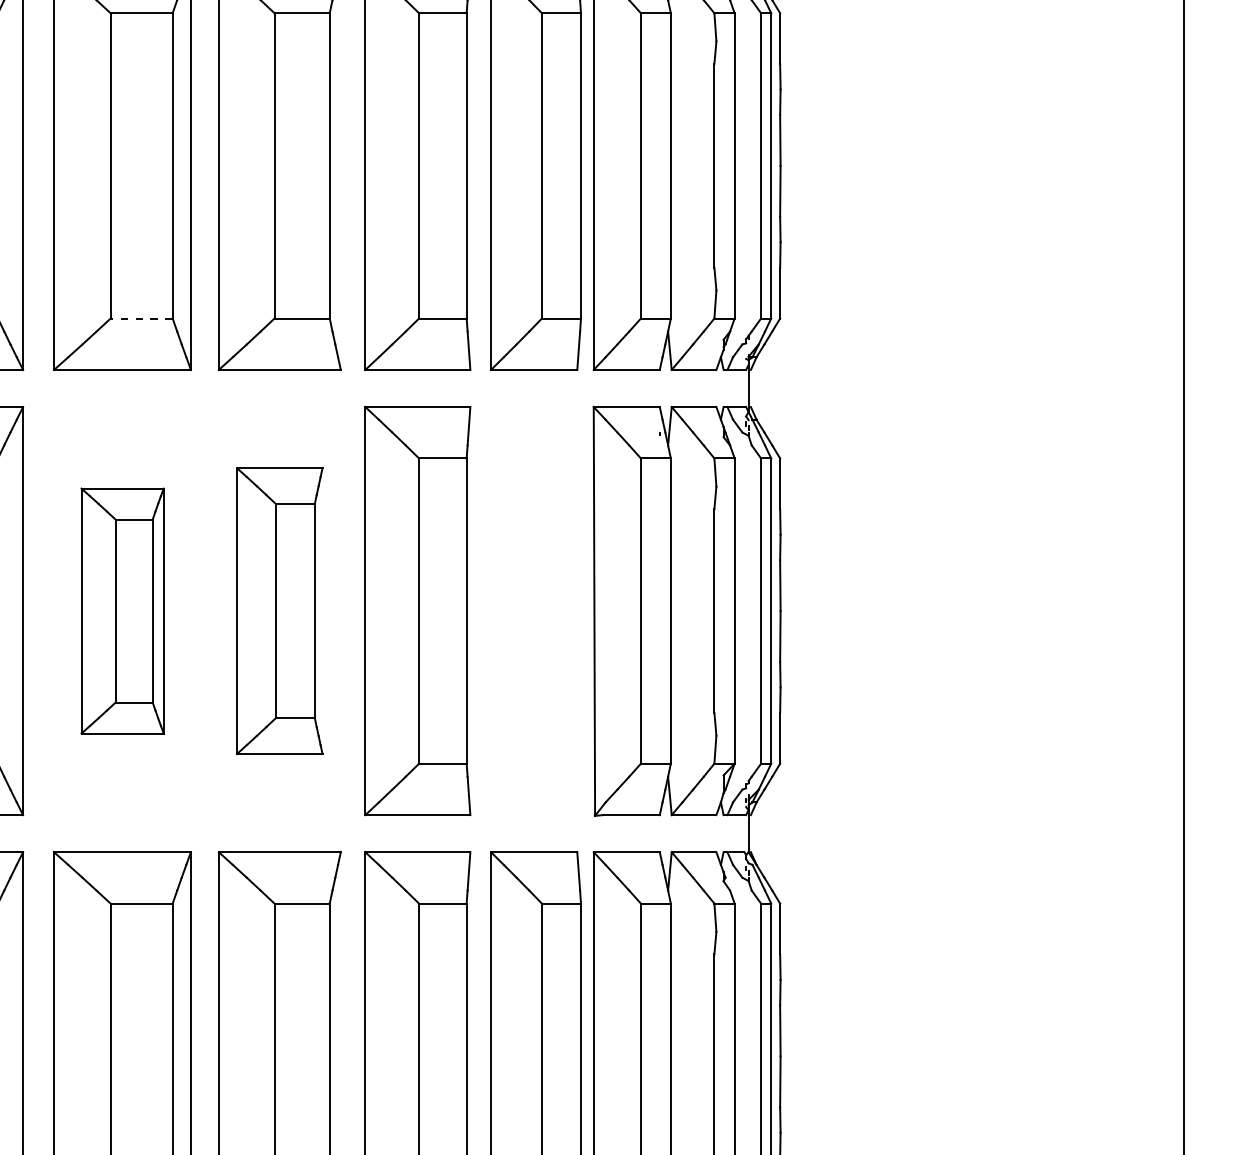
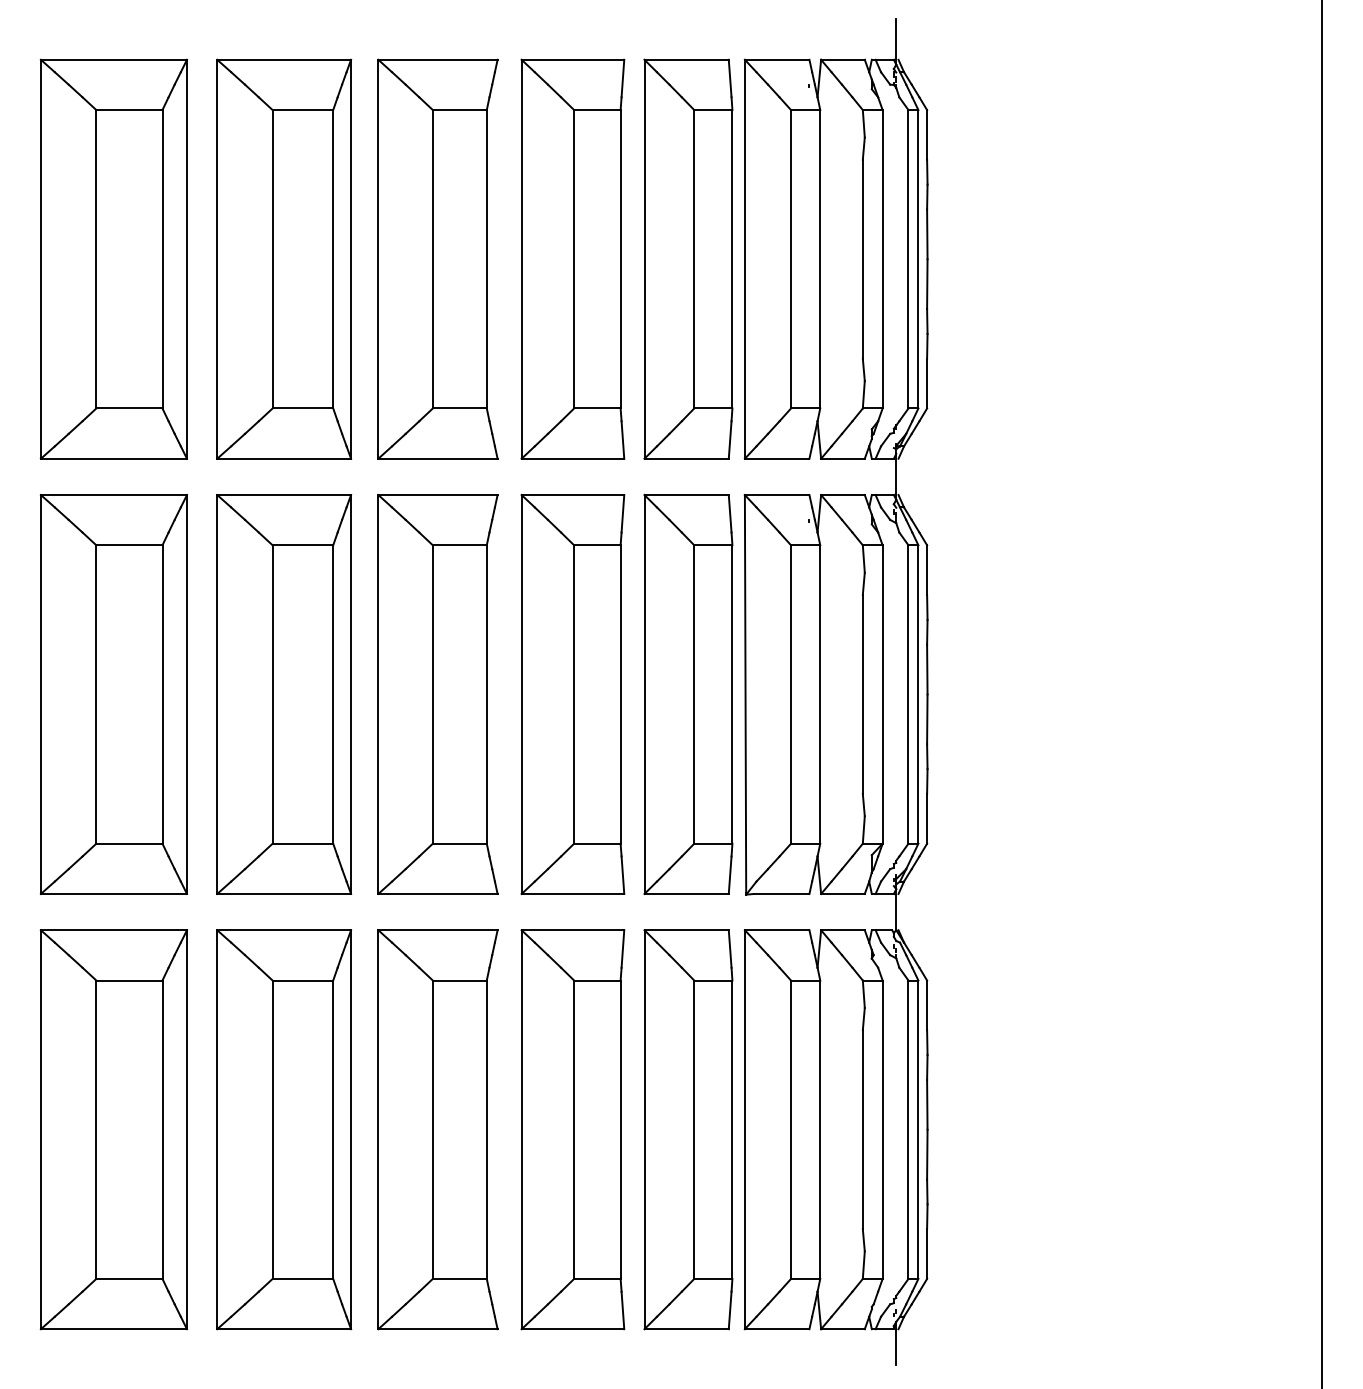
line: (141, 318) -> (302, 408), dashed -> solid
part: (122, 611) -> (284, 694), size x1.67
part: (279, 611) -> (437, 694), size x1.43
part: (536, 611) -> (688, 694), added

